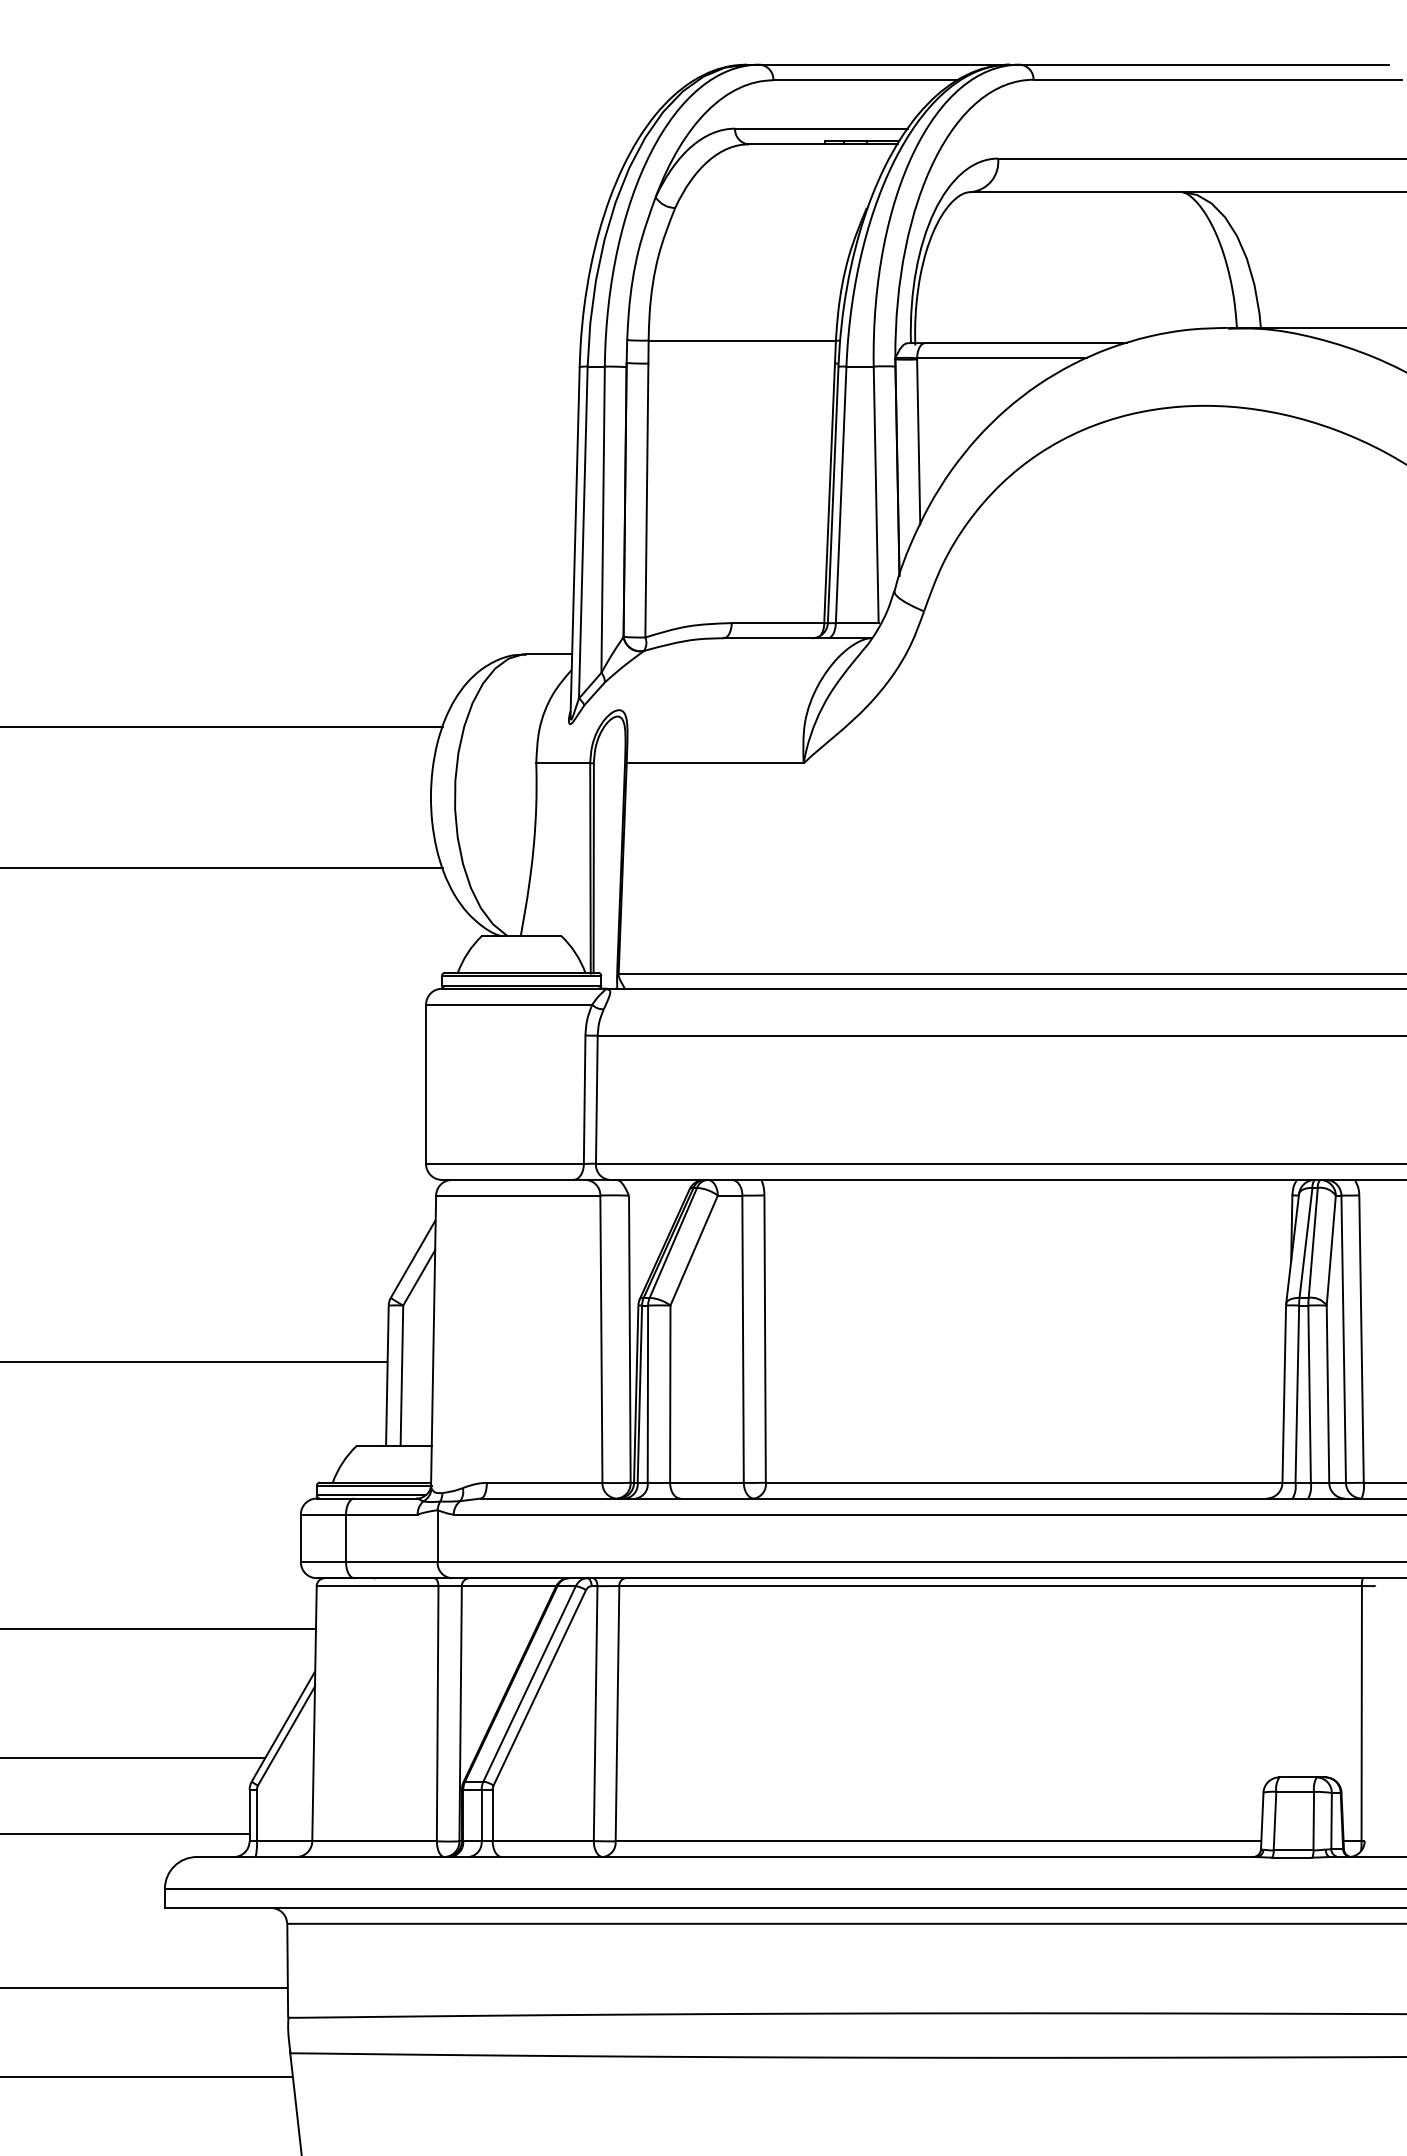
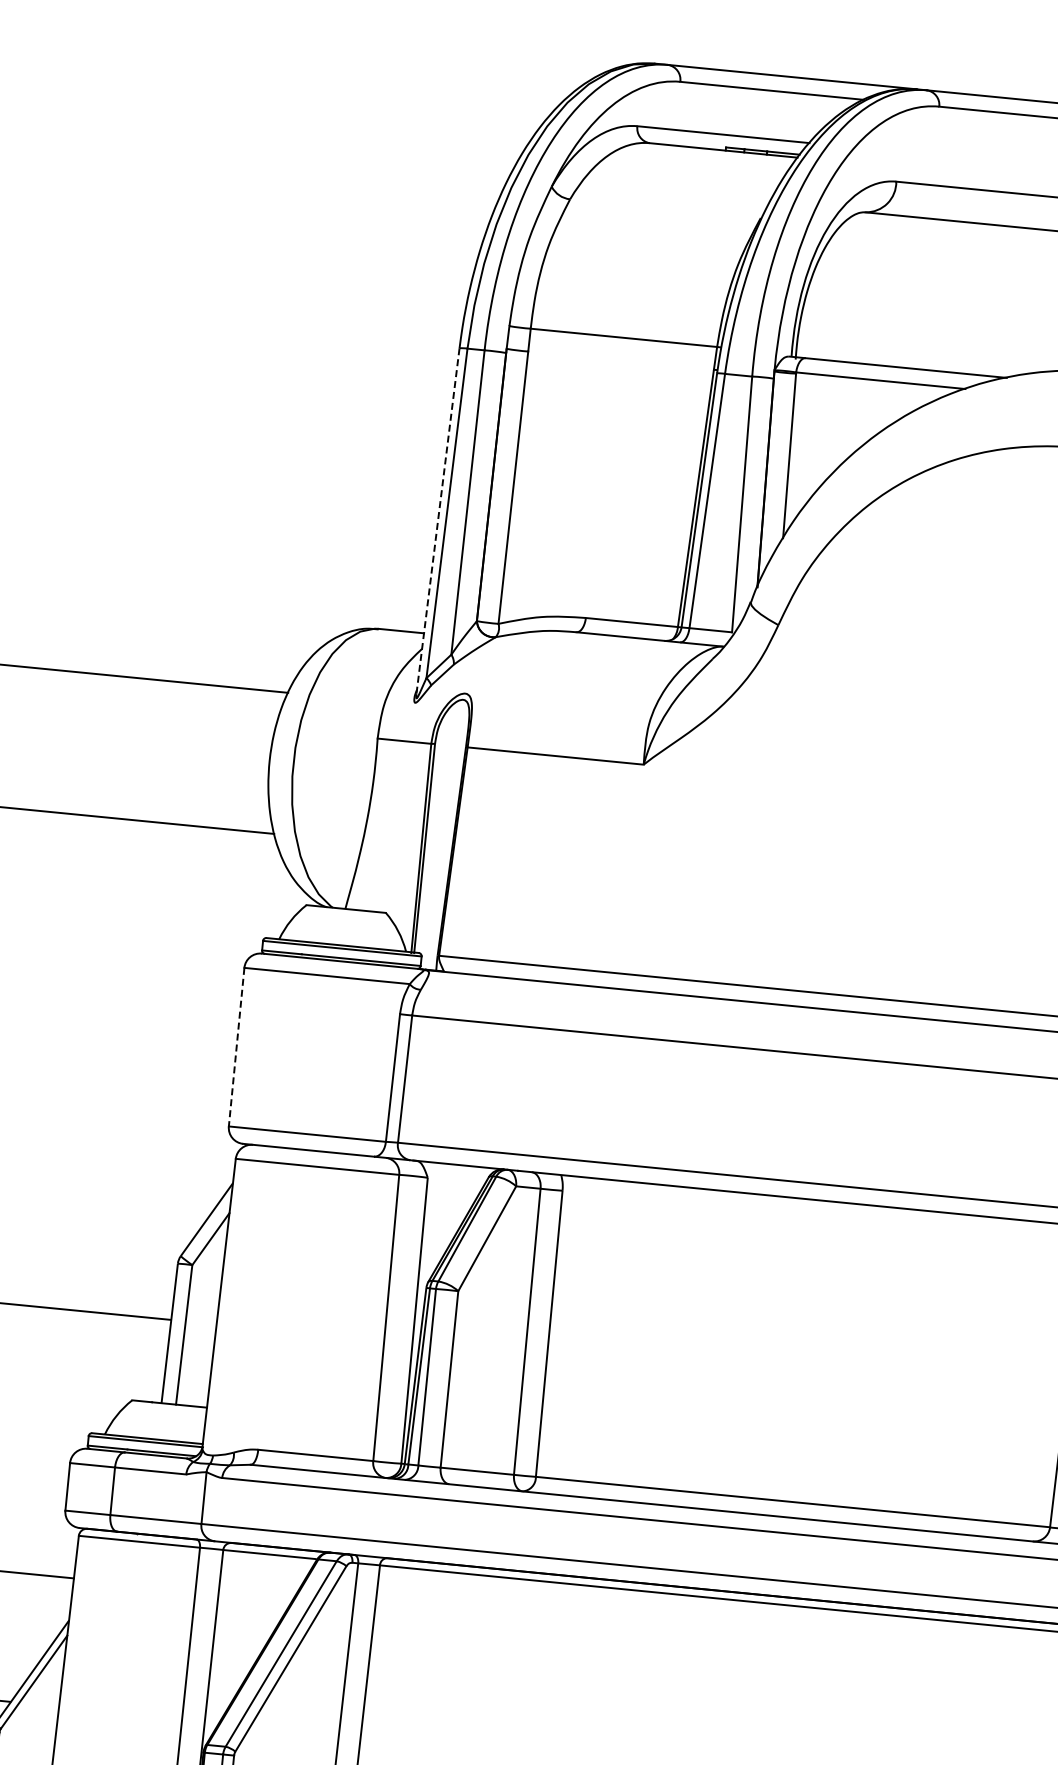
line: (575, 541) -> (438, 521), solid -> dashed
line: (426, 1084) -> (237, 1047), solid -> dashed

